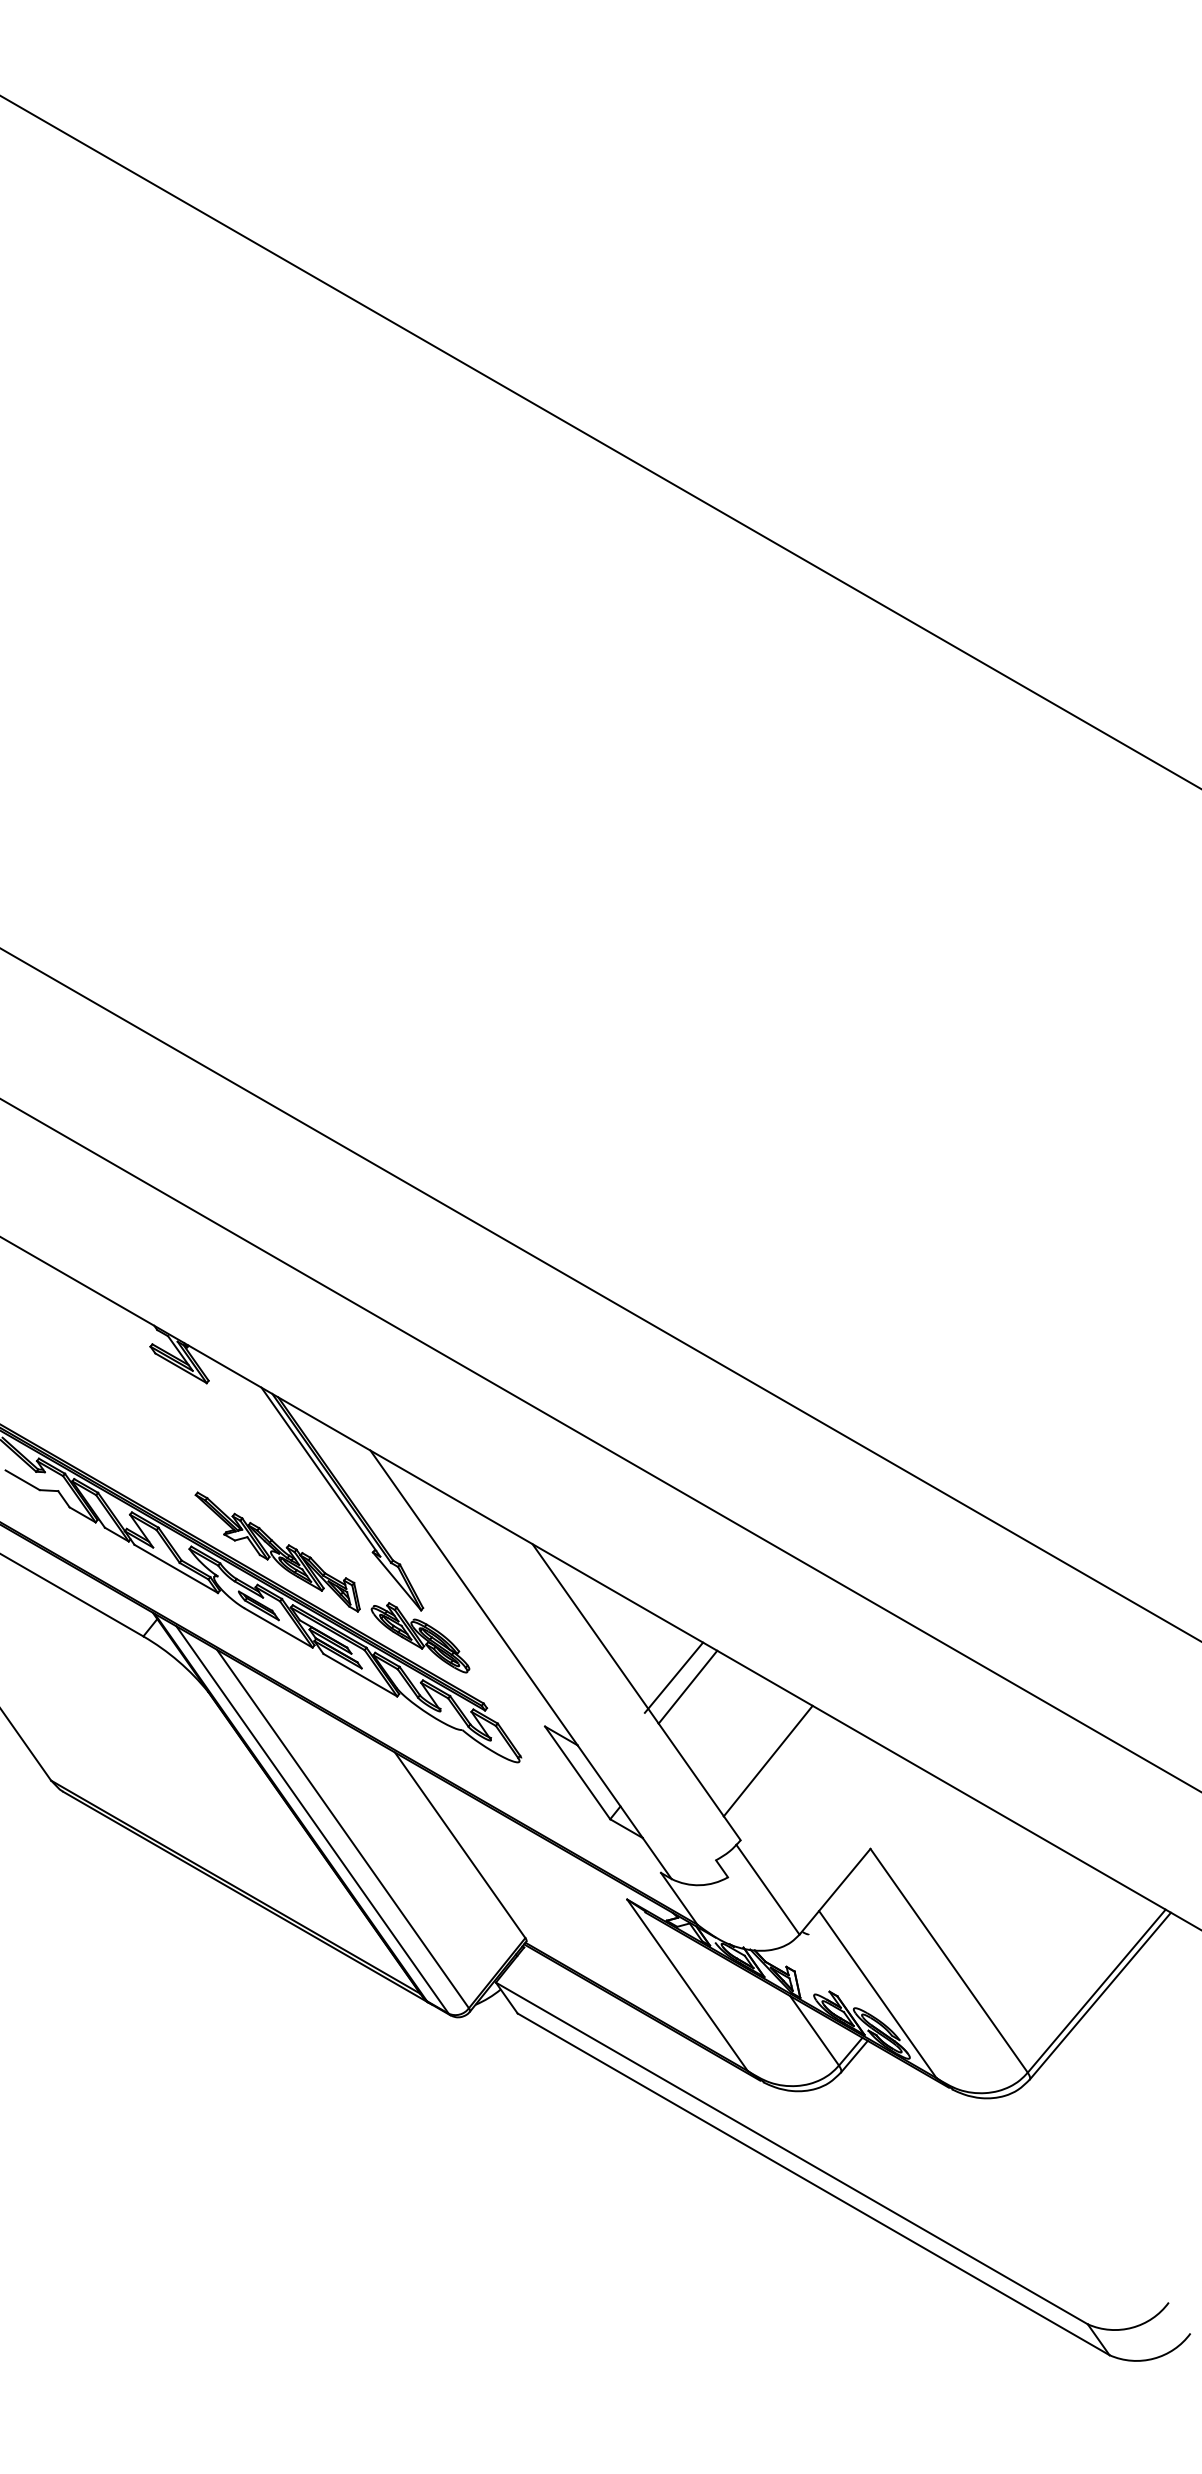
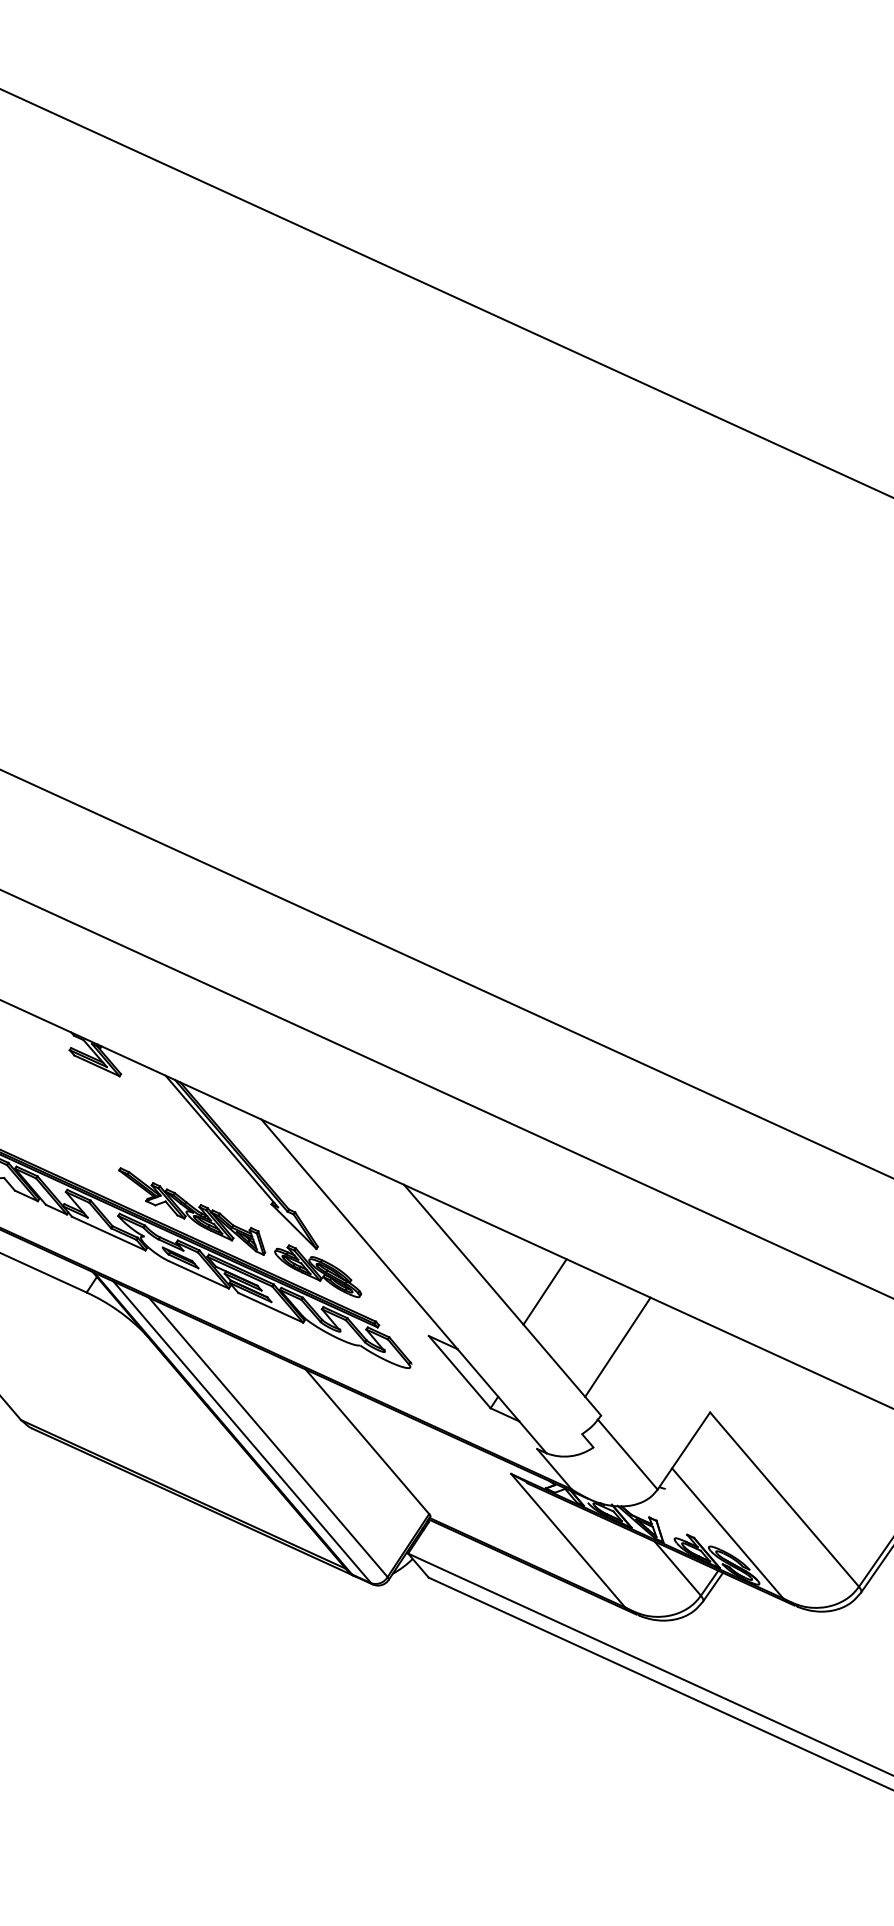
line: (673, 1677) -> (532, 1284), removed

